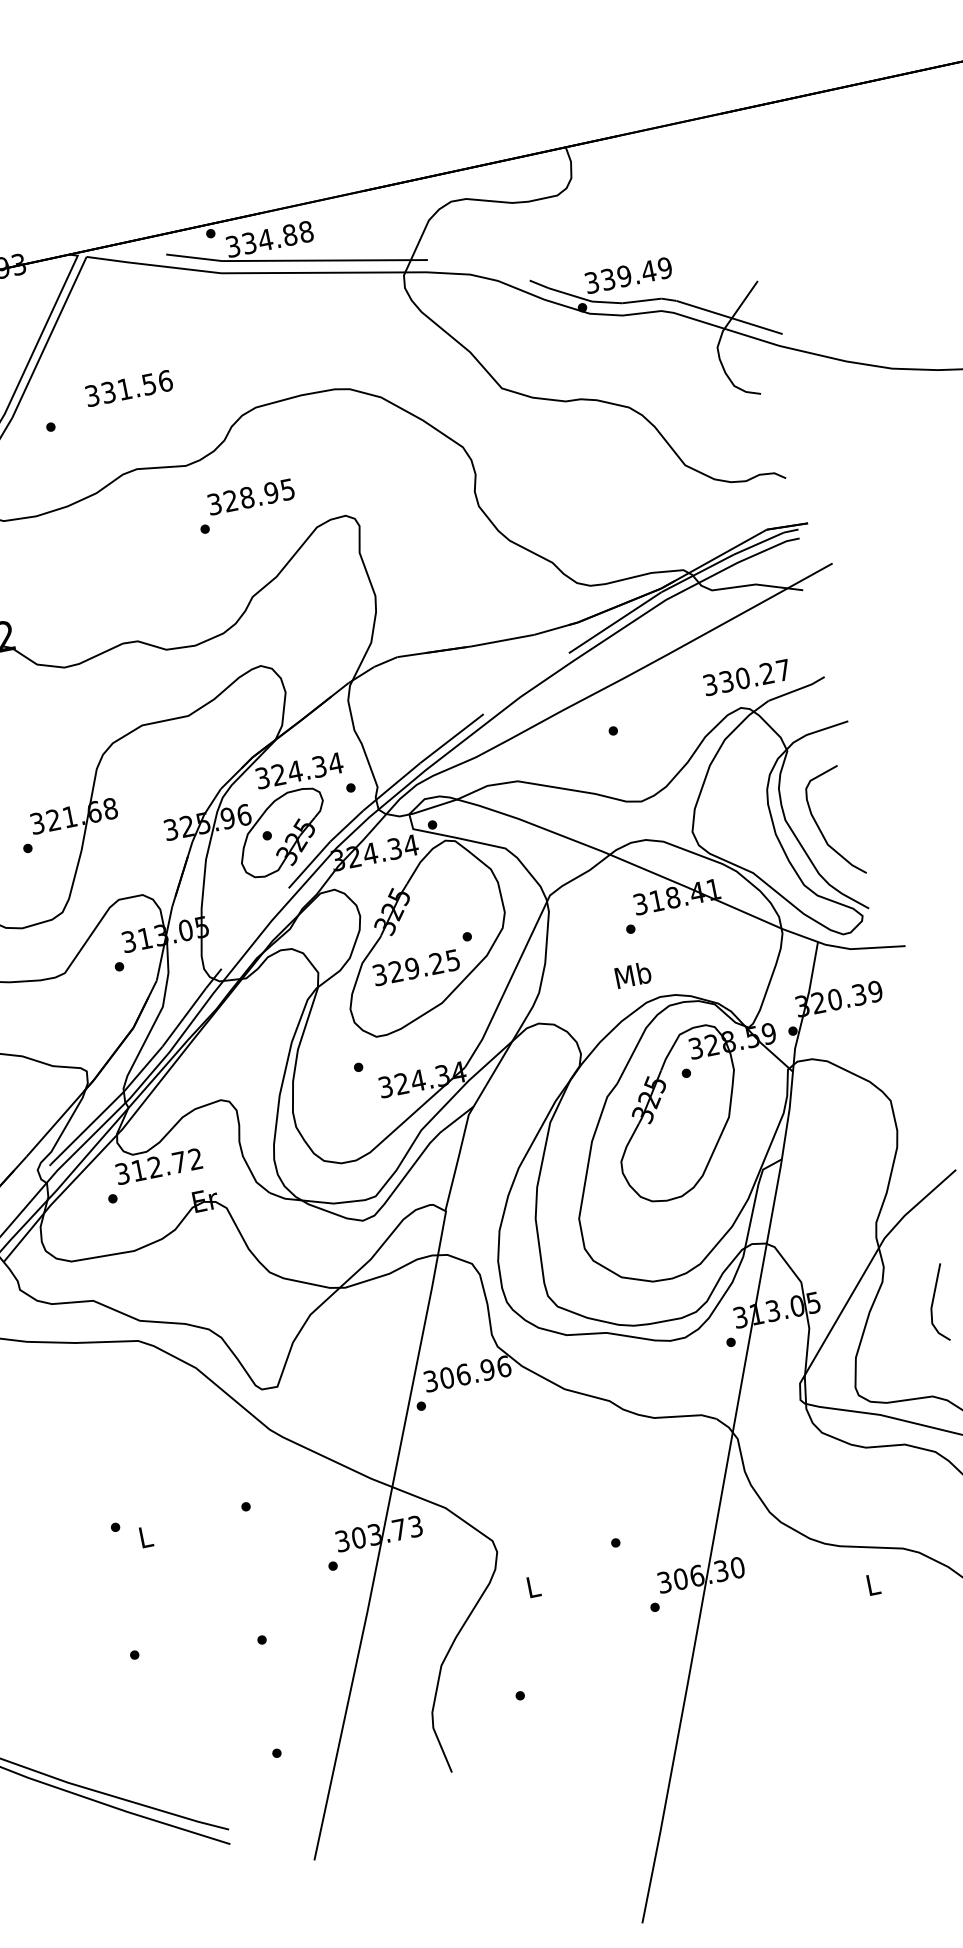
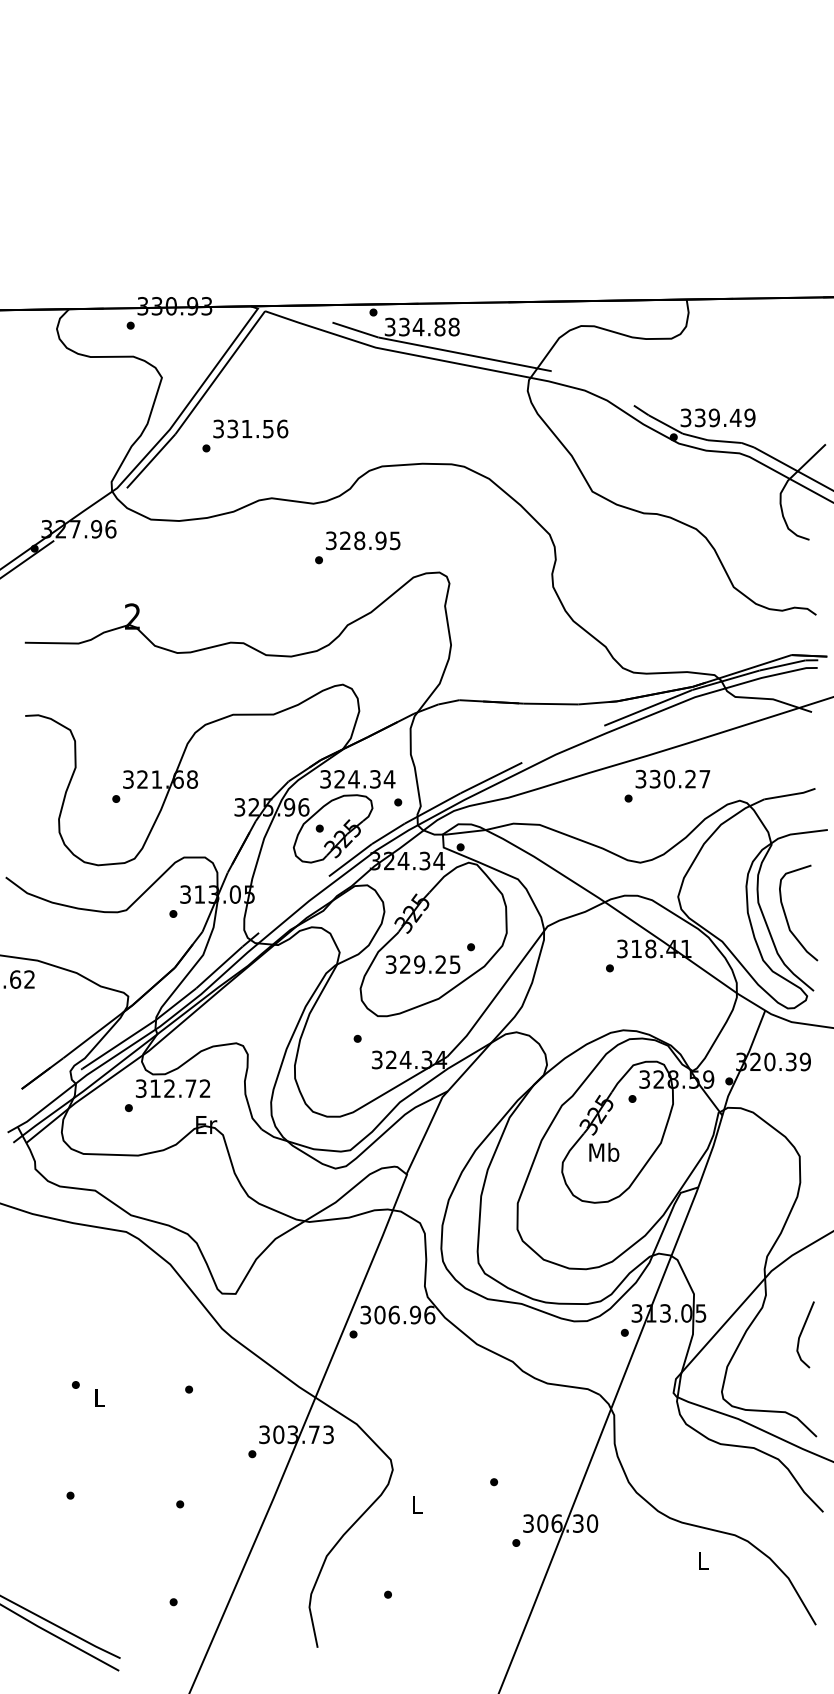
text: (128, 387) -> (250, 428), moved
text: (746, 676) -> (672, 778), moved
text: (633, 974) -> (604, 1151), moved

